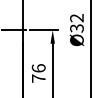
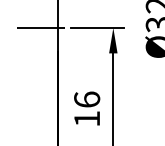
text: (38, 78) -> (86, 118), 76 -> 16

